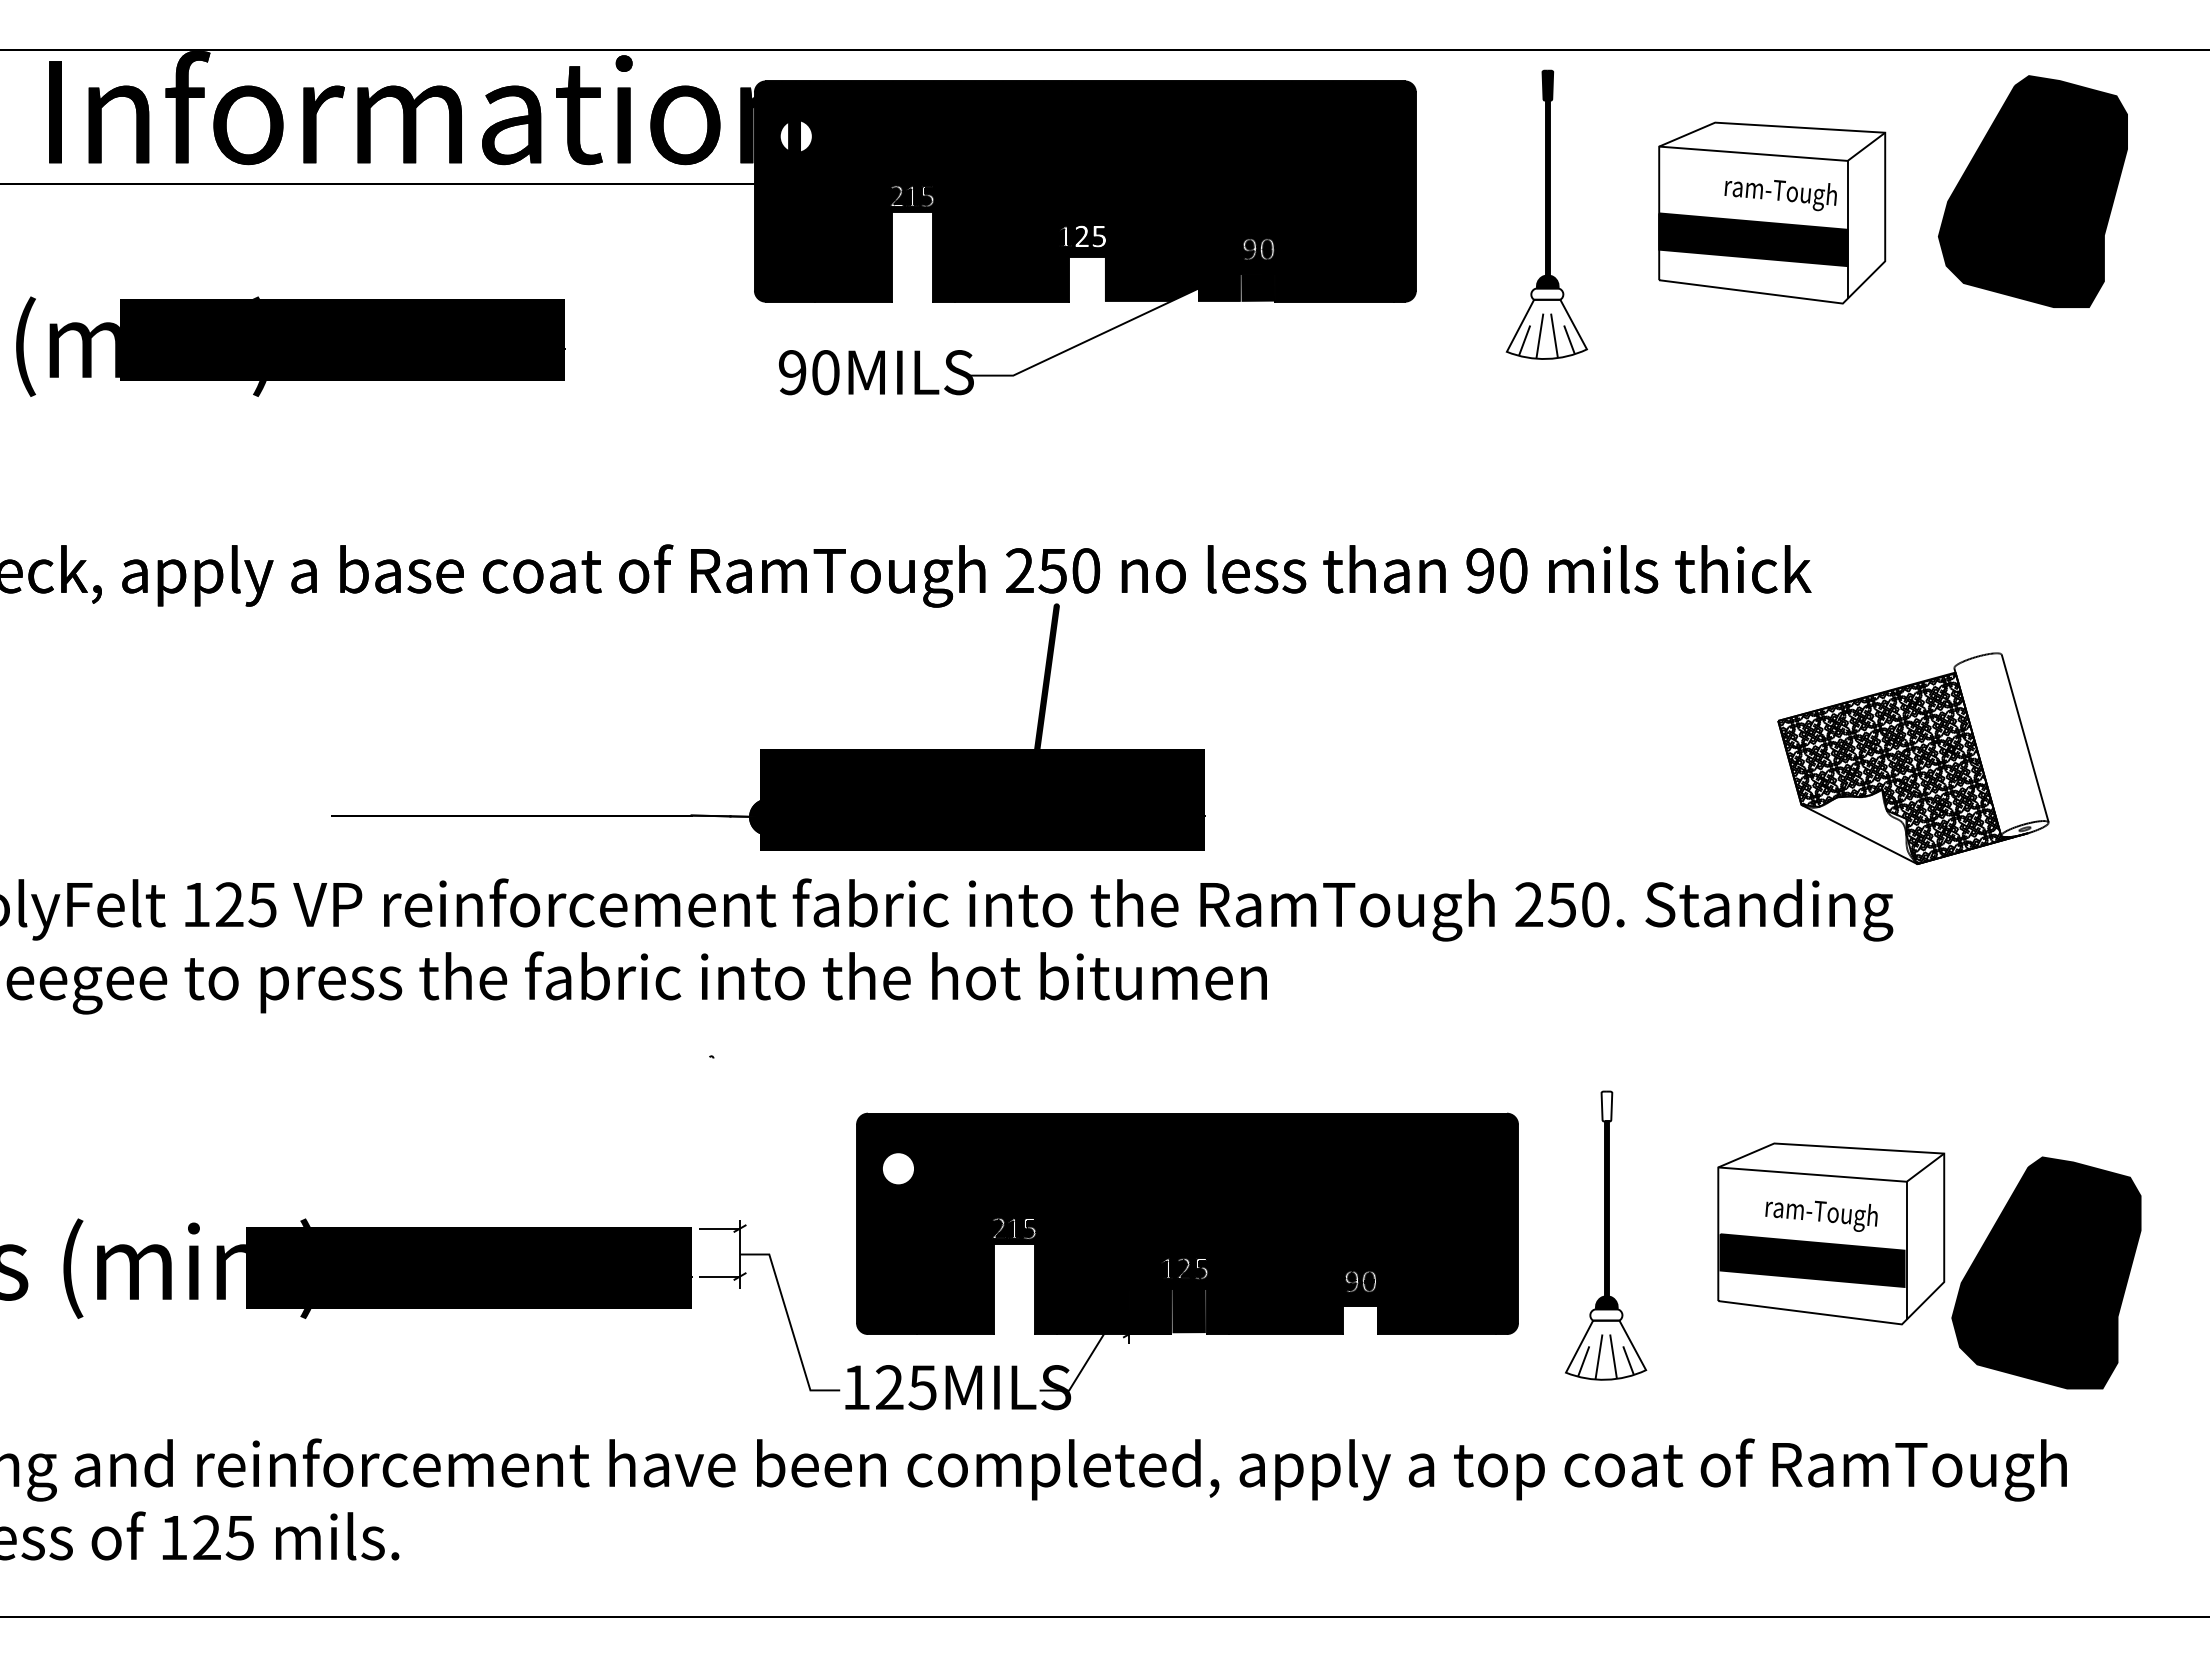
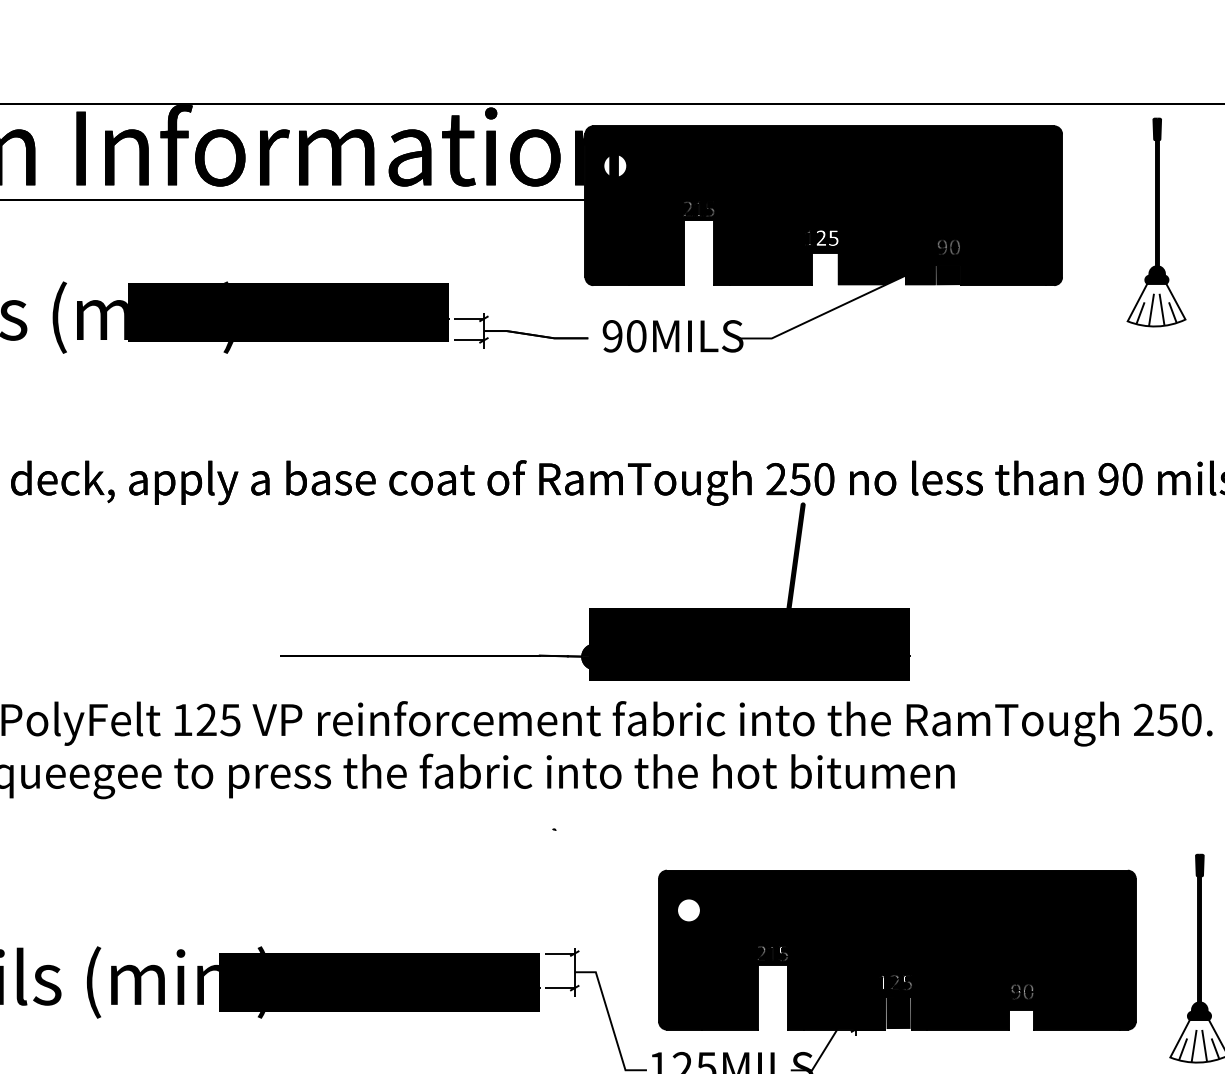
fill: (1547, 293) -> (1157, 279), added
part: (665, 364) -> (520, 330), added
fill: (1606, 1106) -> (1199, 865), added
fill: (1606, 1314) -> (1199, 1015), added

